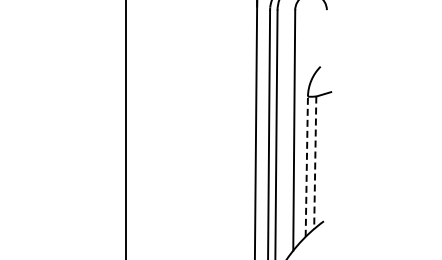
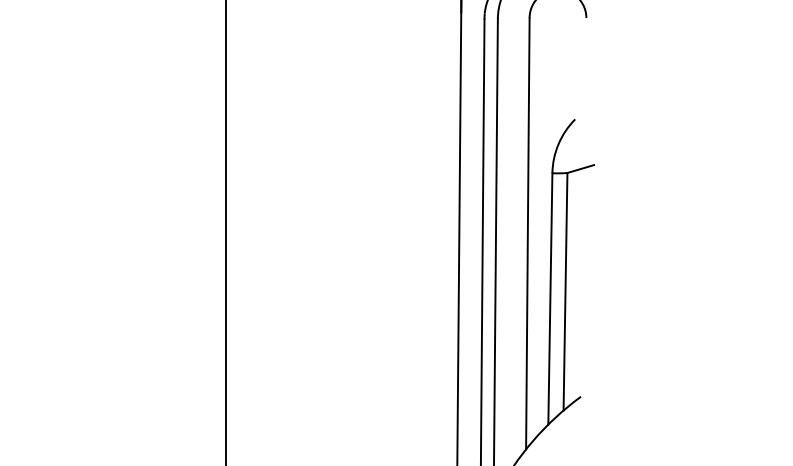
line: (315, 163) -> (565, 293), dashed -> solid
line: (306, 166) -> (549, 298), dashed -> solid

